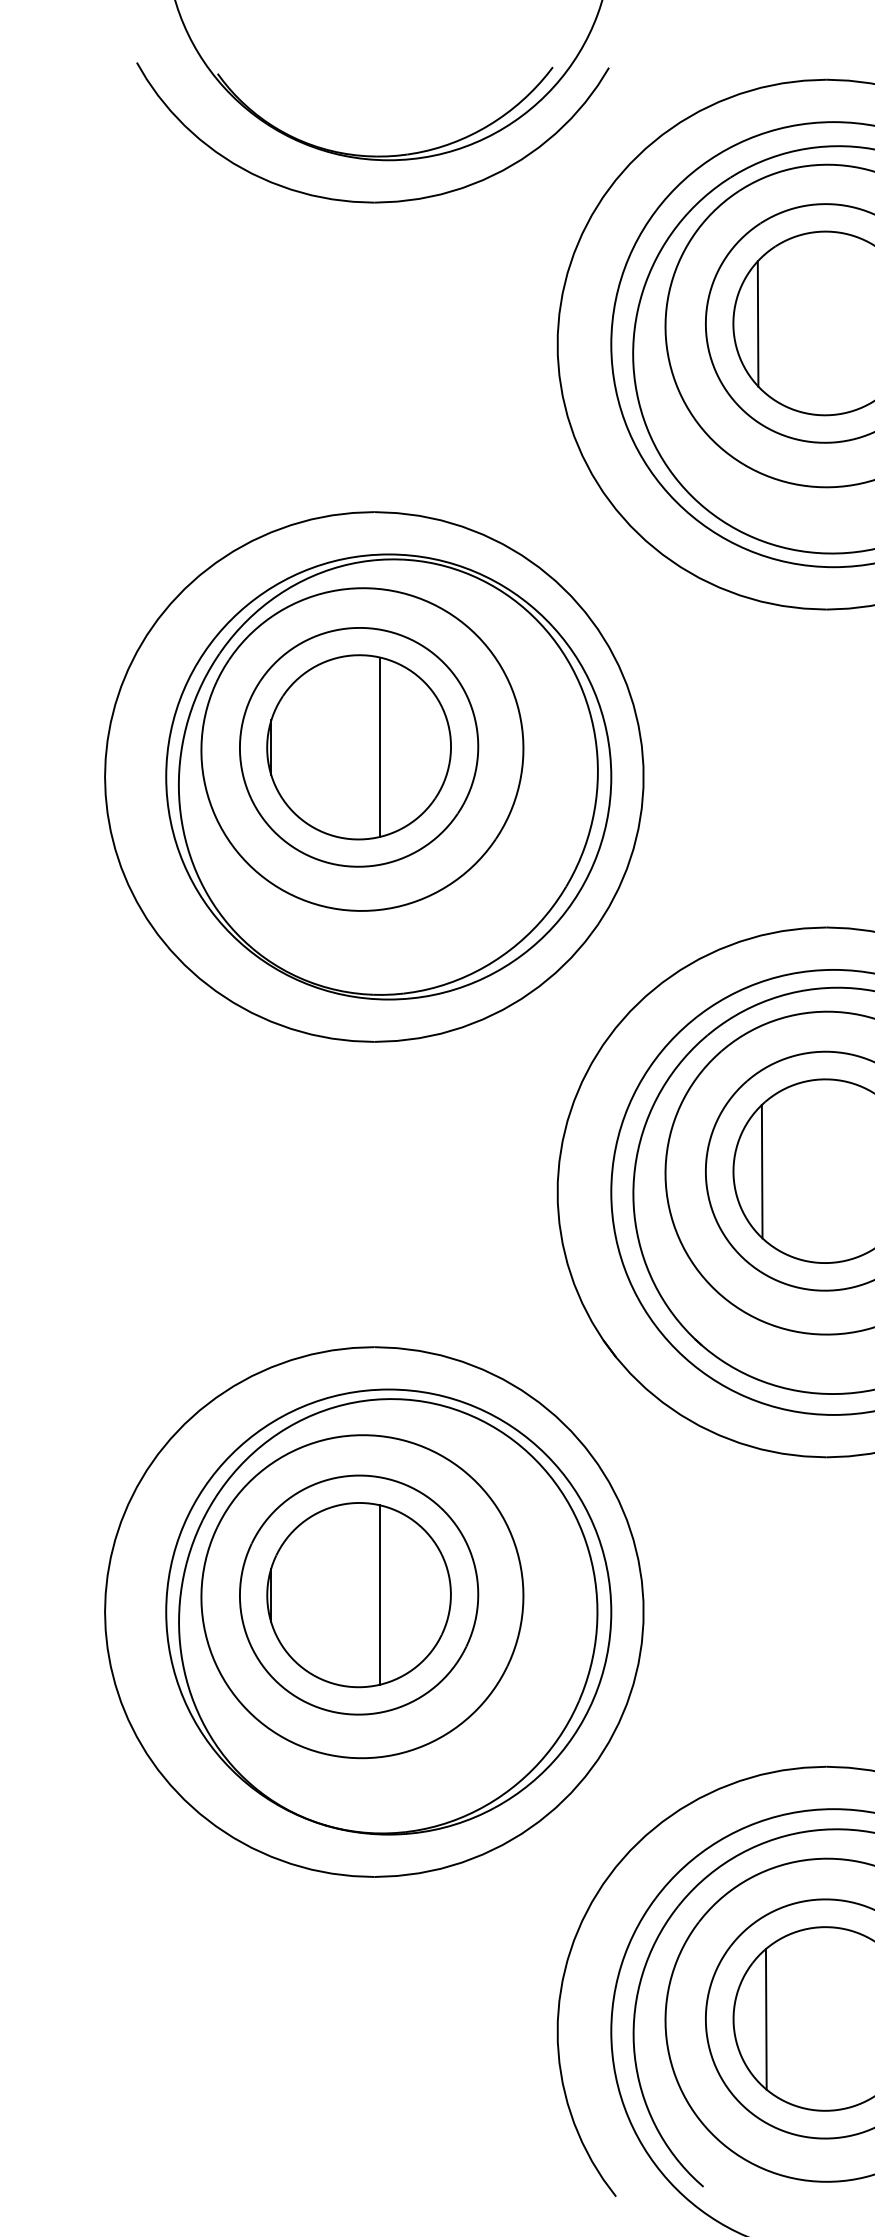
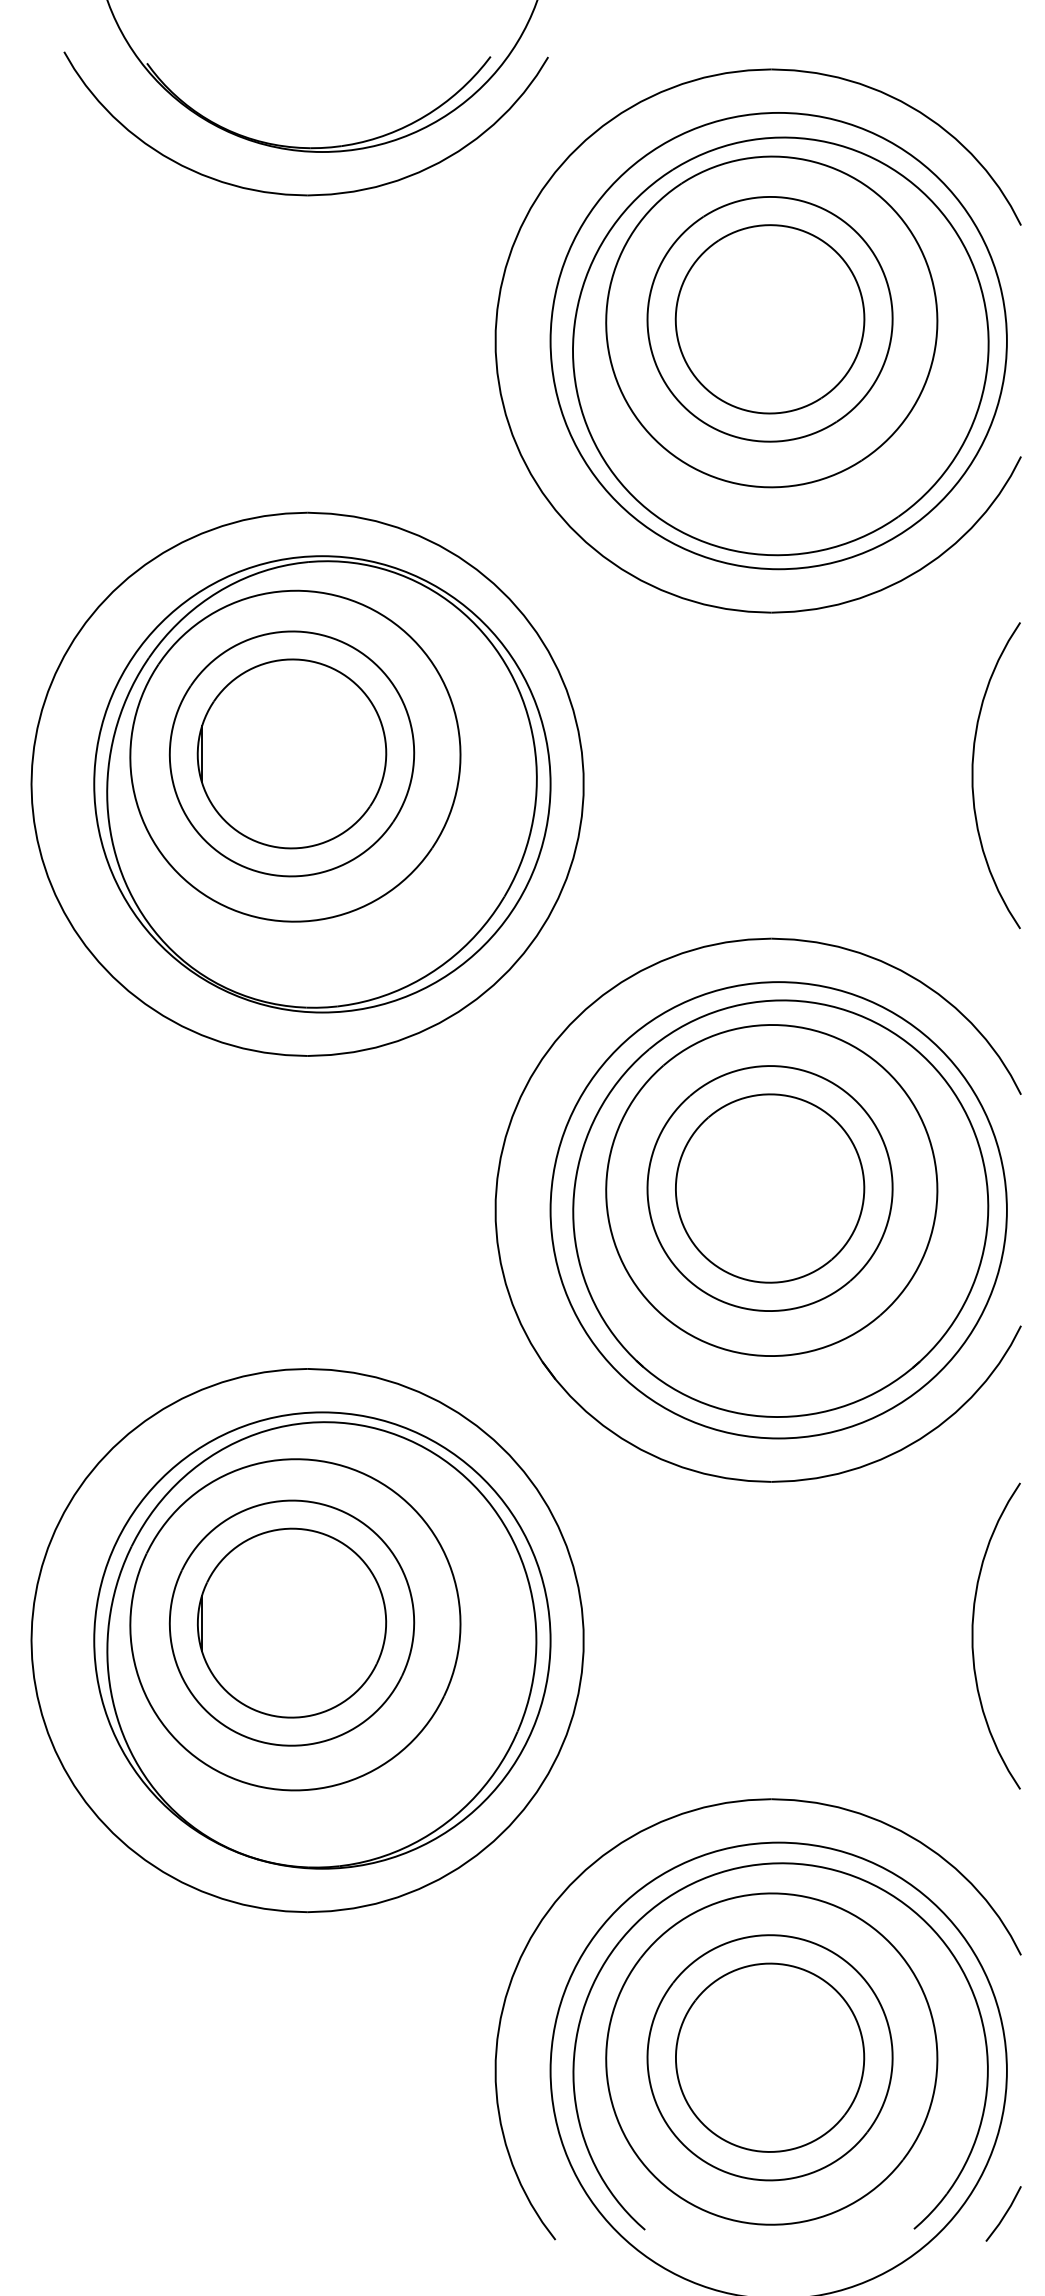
line: (757, 323) -> (700, 319), removed
line: (380, 746) -> (313, 753), removed
line: (762, 1171) -> (705, 1188), removed
line: (380, 1594) -> (313, 1622), removed
line: (766, 2019) -> (709, 2058), removed

